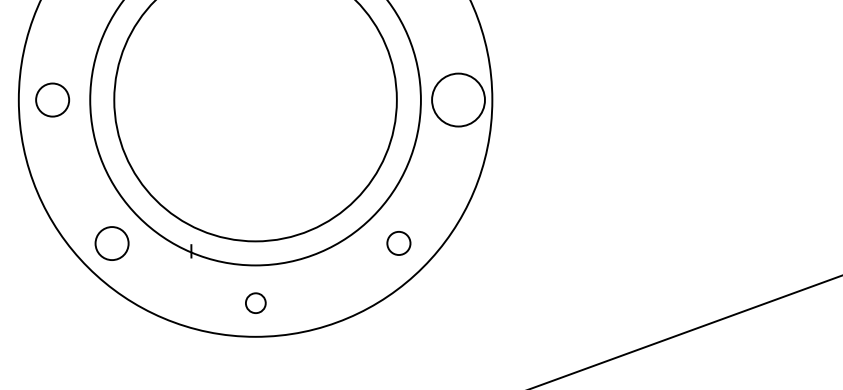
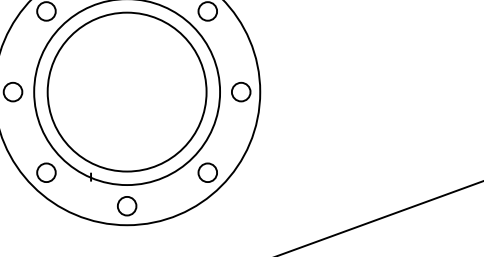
circle: (457, 98) -> (240, 91), size x0.62
circle: (398, 243) -> (207, 172), size x1.43
circle: (256, 303) -> (127, 206), size x1.67

